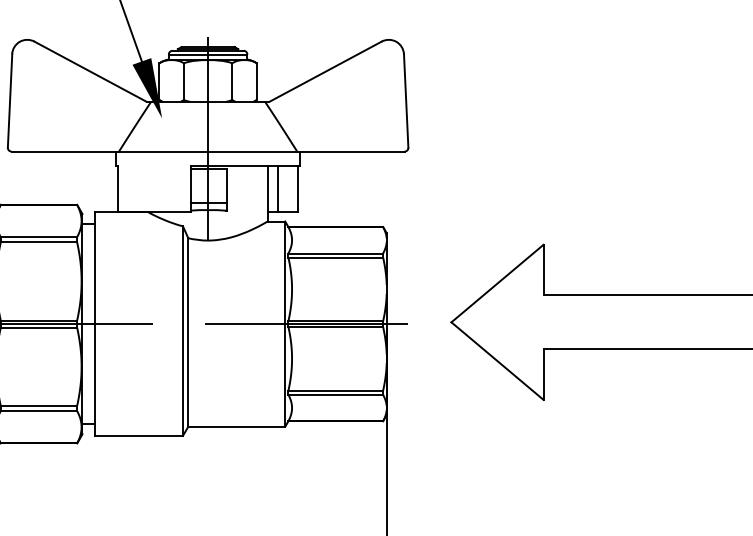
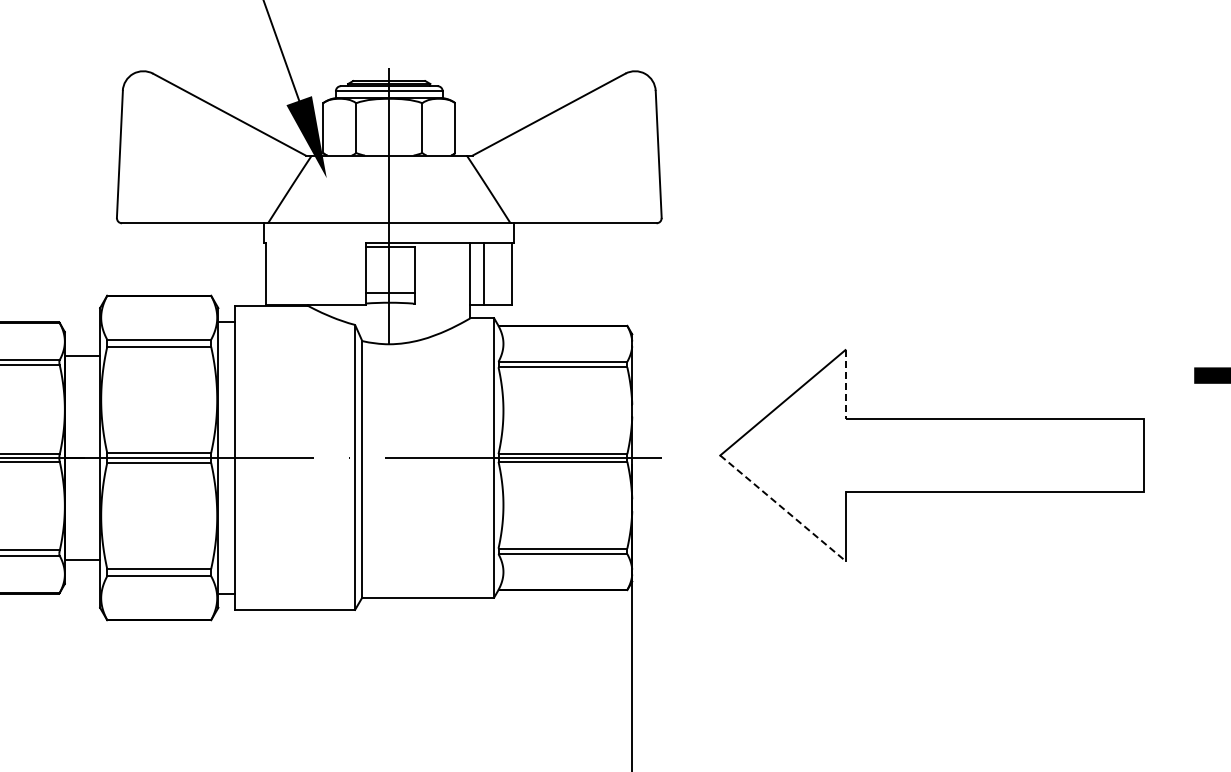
line: (543, 270) -> (845, 384), solid -> dashed
line: (497, 361) -> (782, 508), solid -> dashed

